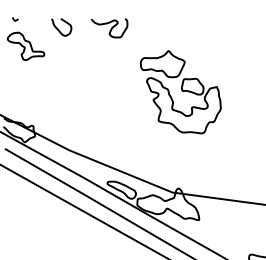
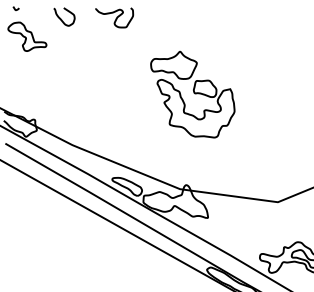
part: (180, 92) -> (192, 94), moved

